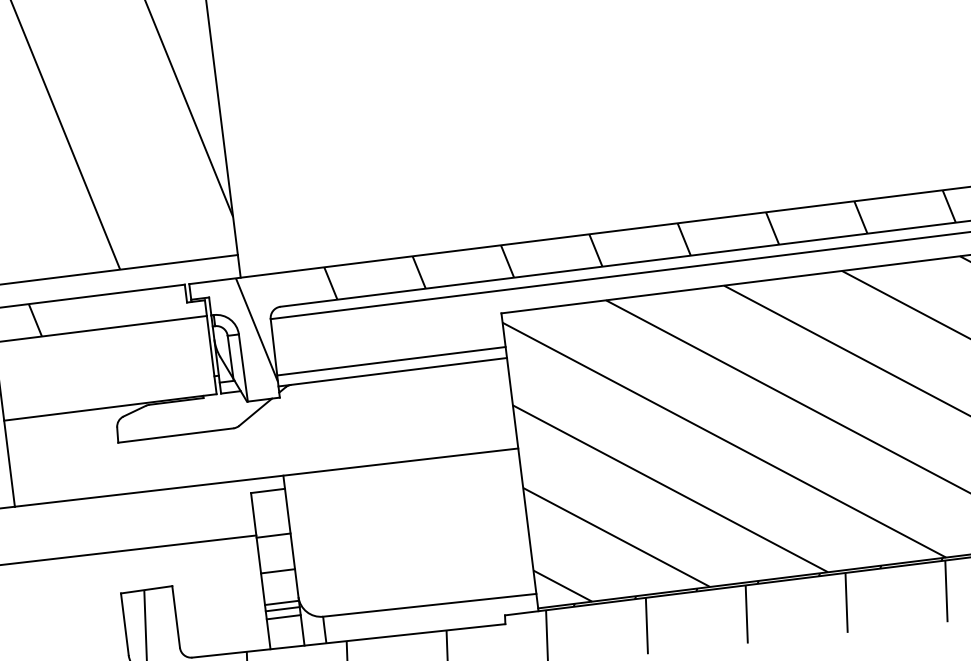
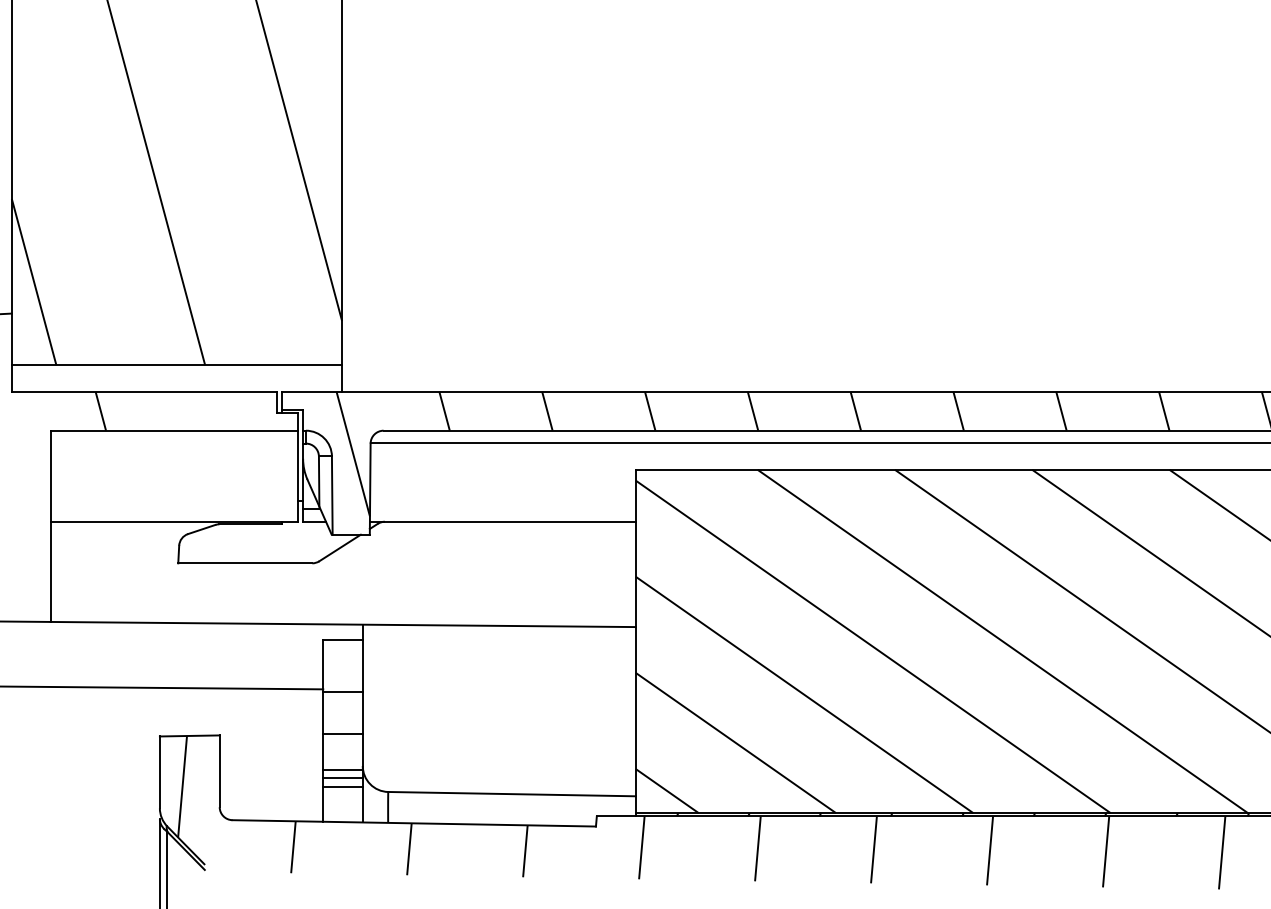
line: (391, 360) -> (502, 508), removed

